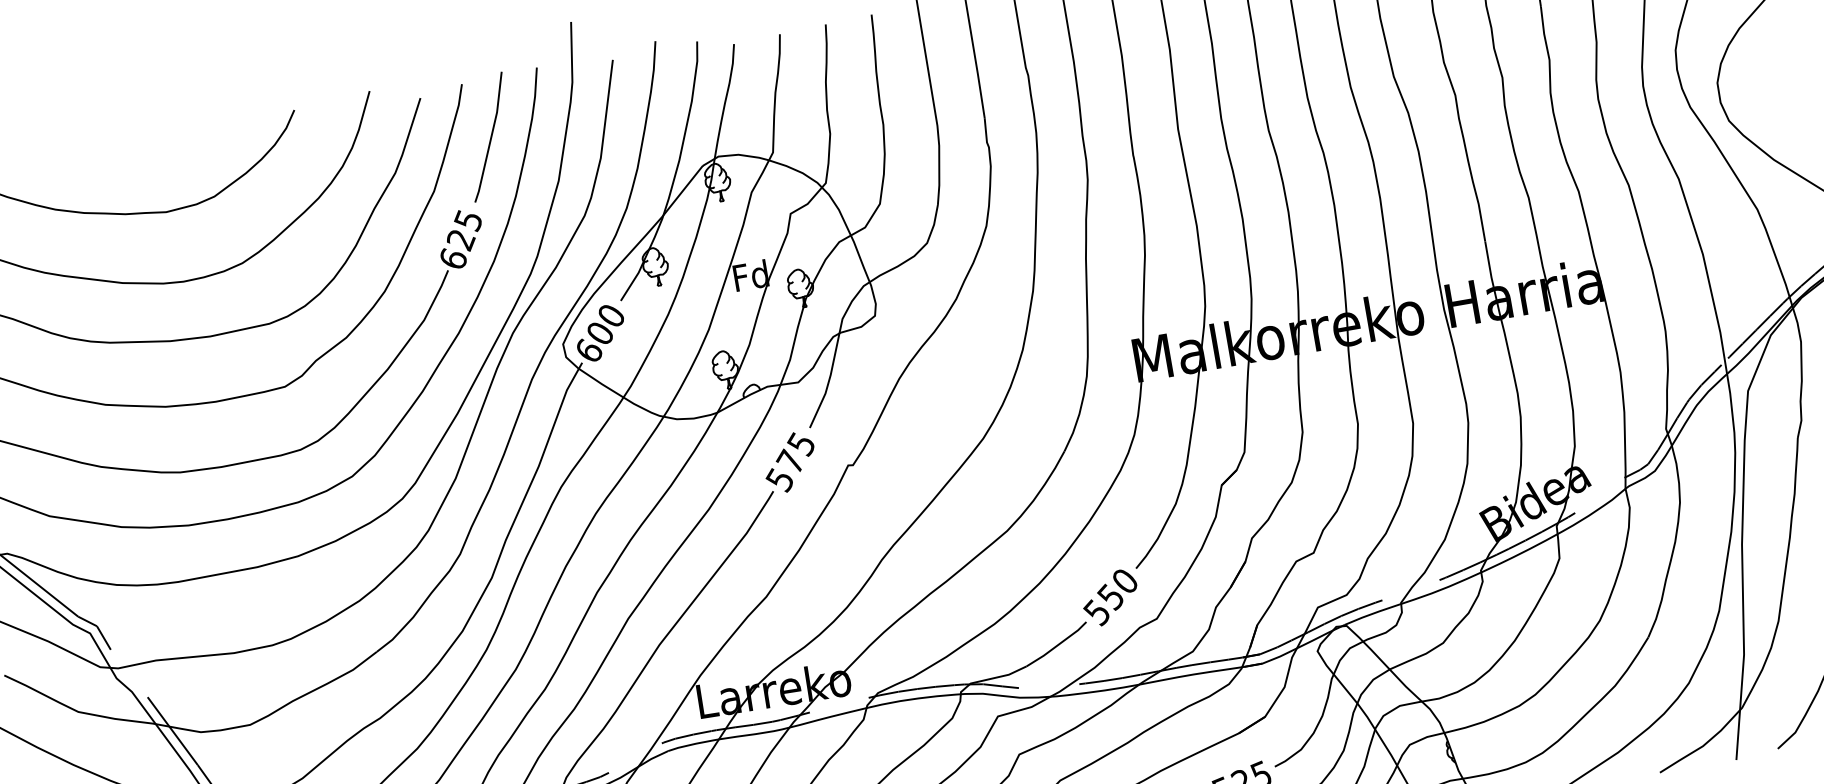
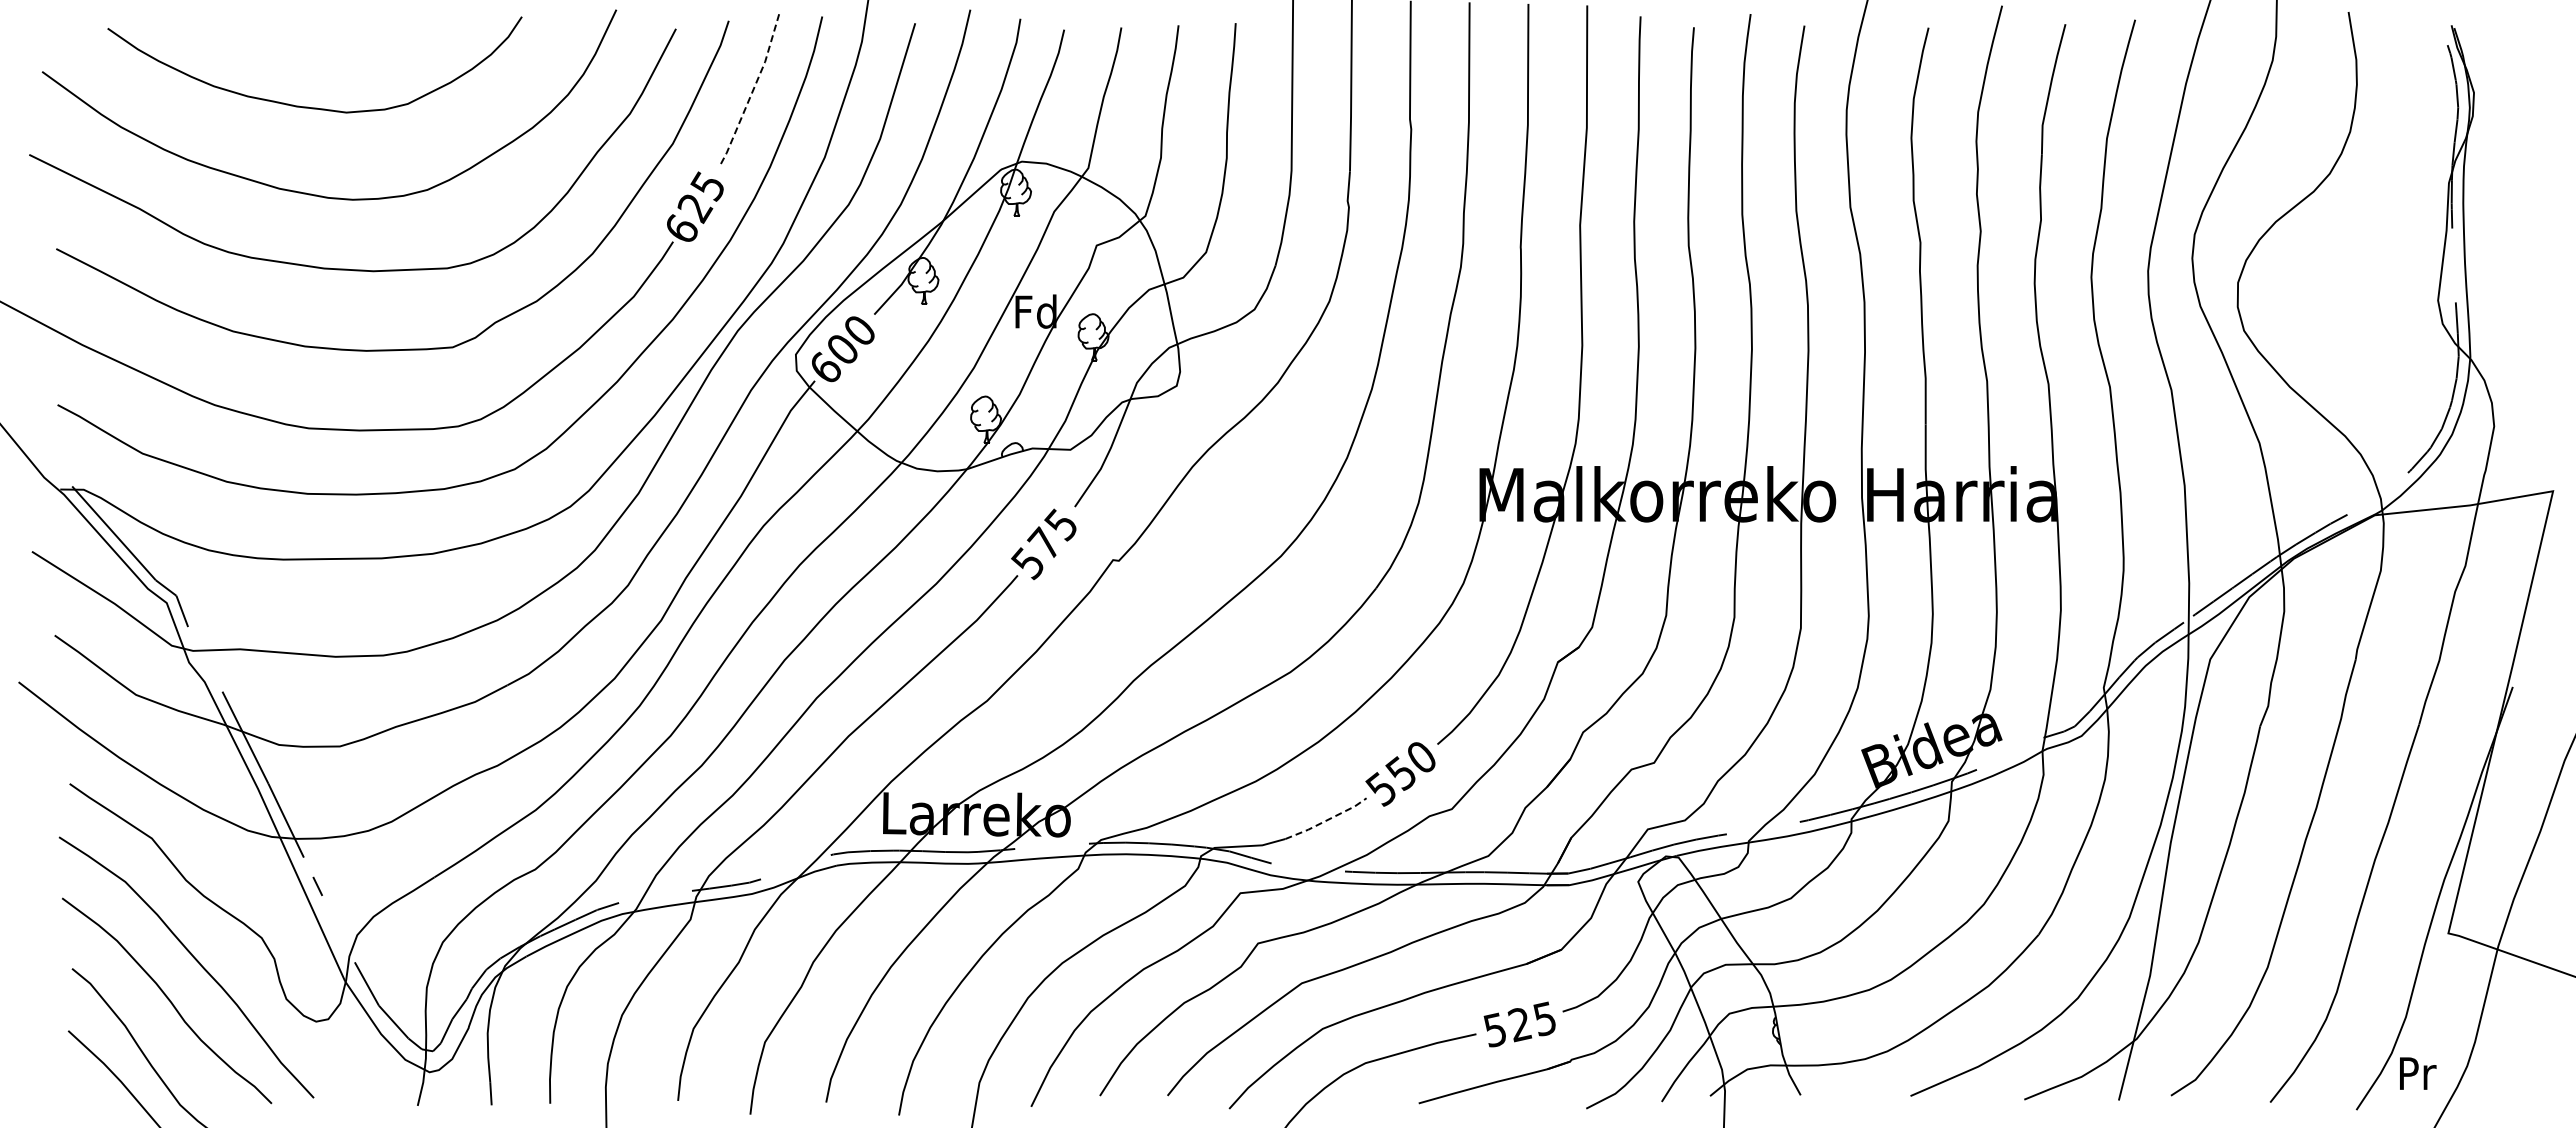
line: (491, 137) -> (752, 91), solid -> dashed
line: (1058, 645) -> (1327, 820), solid -> dashed

